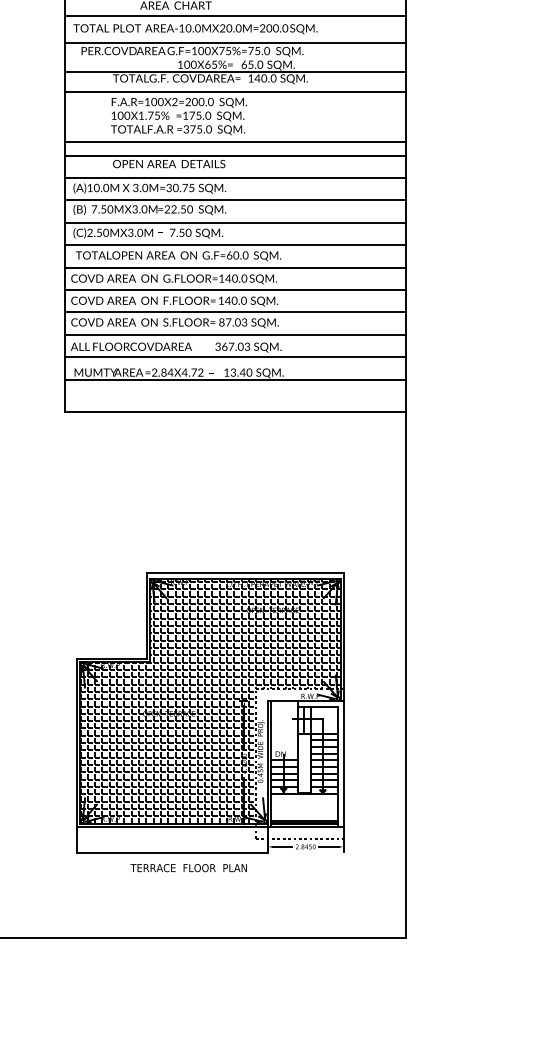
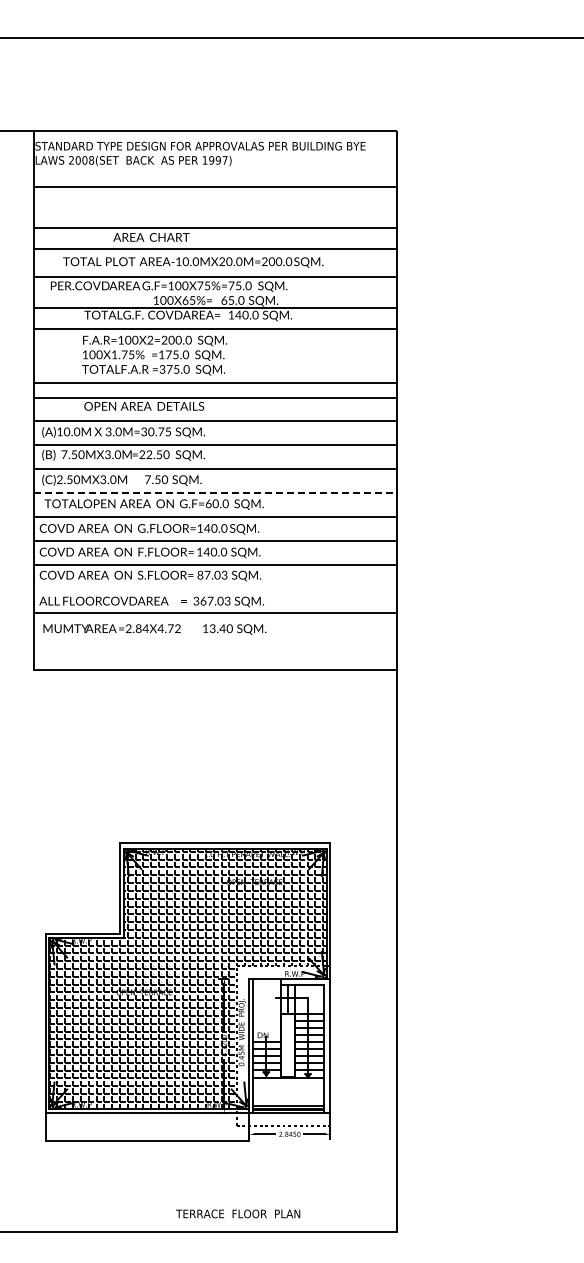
text: (195, 29) -> (193, 262), moved
line: (236, 244) -> (215, 492), solid -> dashed
line: (236, 334) -> (215, 588), removed
line: (236, 379) -> (215, 636), removed
text: (189, 867) -> (238, 1213), moved

